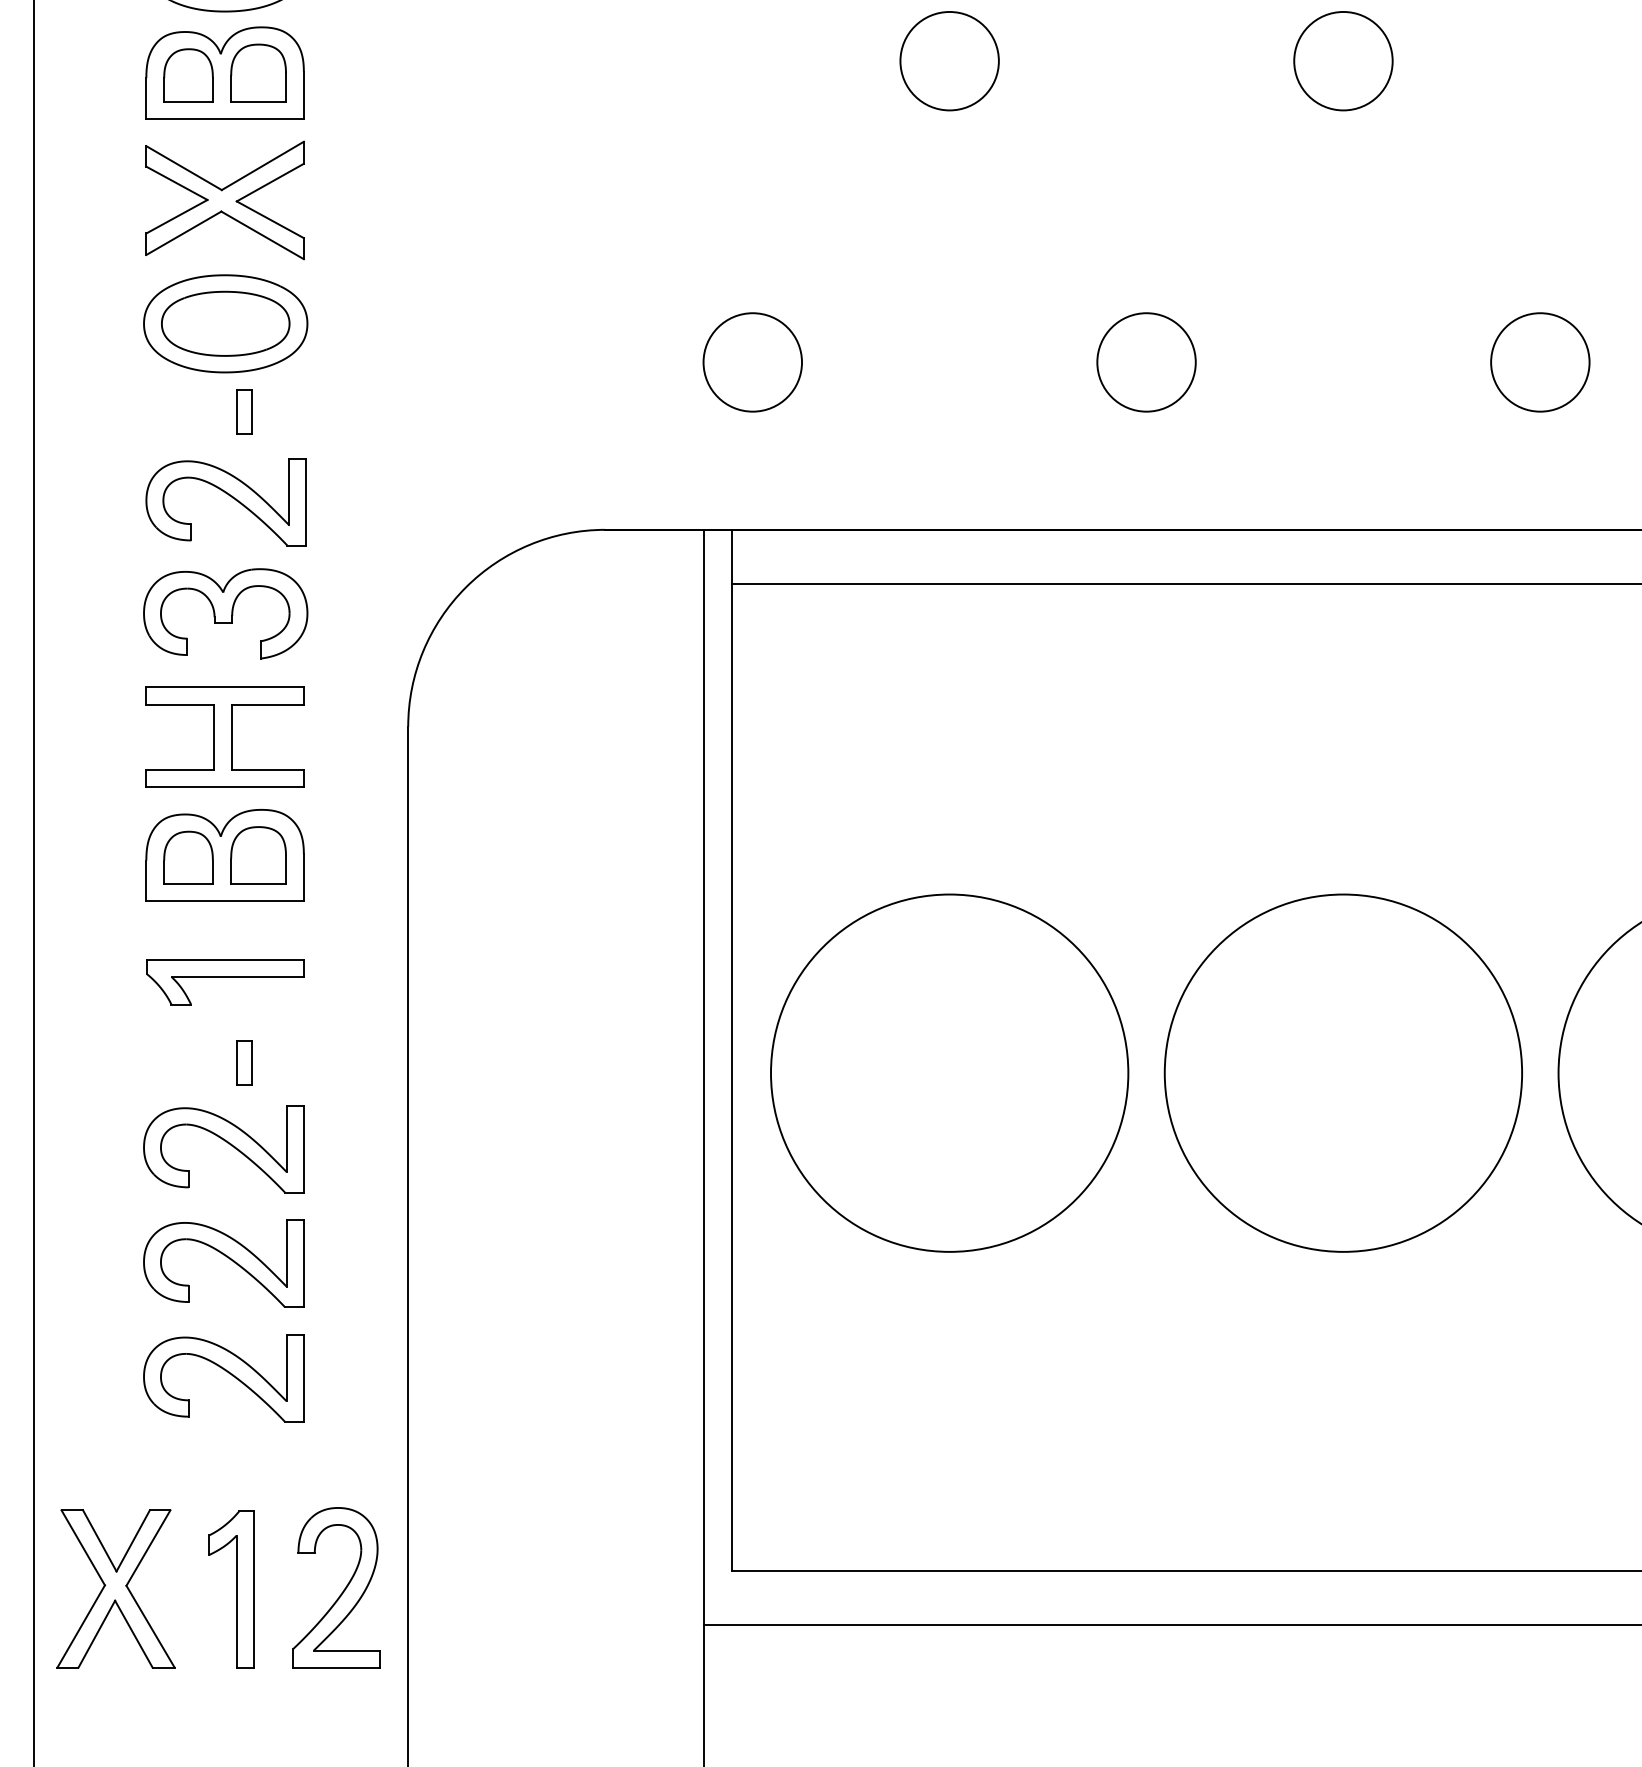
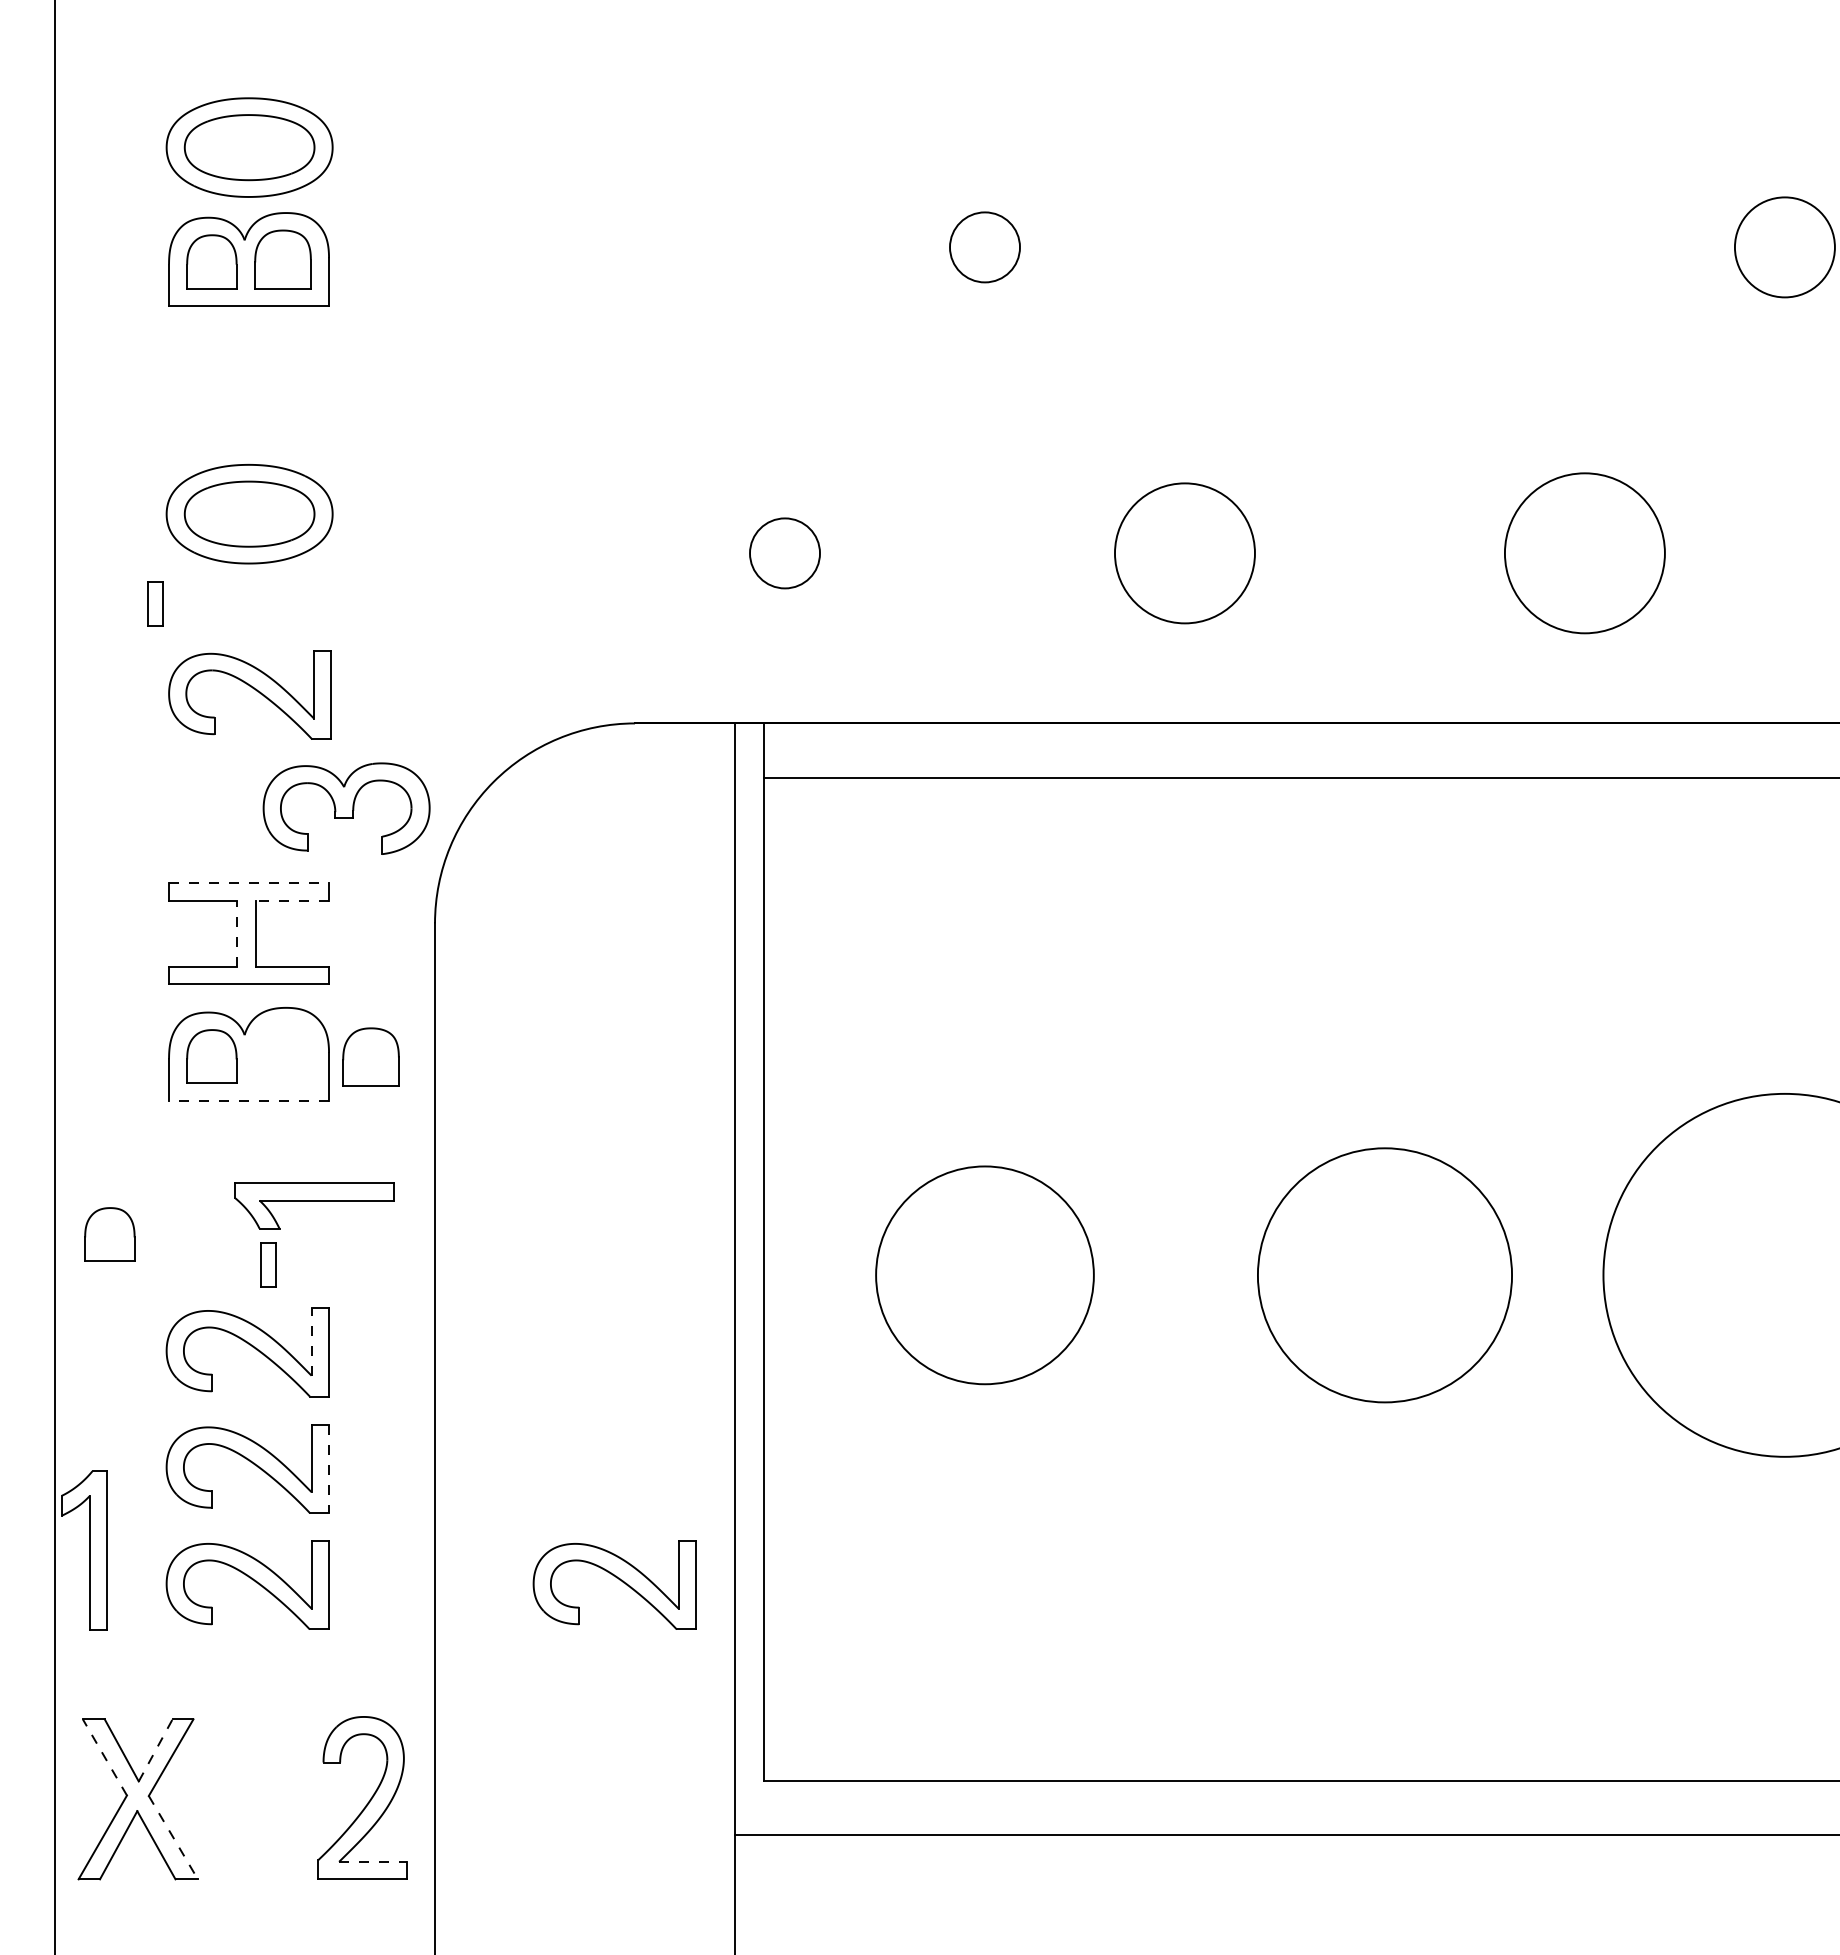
circle: (950, 61) -> (985, 247), size x0.7
circle: (1342, 61) -> (1384, 247), removed
part: (225, 200) -> (249, 388), removed
circle: (752, 362) -> (784, 553), size x0.7
circle: (1146, 362) -> (1184, 553), size x1.4
circle: (1539, 362) -> (1584, 553), size x1.6
part: (244, 411) -> (155, 603), moved
part: (225, 613) -> (346, 808), moved
line: (225, 687) -> (249, 883), solid -> dashed
line: (267, 704) -> (292, 900), solid -> dashed
line: (213, 736) -> (237, 933), solid -> dashed
part: (258, 854) -> (370, 1056), moved
line: (225, 901) -> (249, 1100), solid -> dashed
part: (225, 981) -> (314, 1205), moved
part: (87, 1032) -> (109, 1234), added
circle: (949, 1072) -> (984, 1274), size x0.6
circle: (1342, 1072) -> (1384, 1274), size x0.7
line: (286, 1138) -> (311, 1341), solid -> dashed
line: (304, 1264) -> (329, 1469), solid -> dashed
part: (586, 1371) -> (616, 1578), added
line: (133, 1540) -> (155, 1749), solid -> dashed
line: (82, 1547) -> (104, 1757), solid -> dashed
part: (231, 1589) -> (84, 1550), moved
line: (150, 1627) -> (173, 1838), solid -> dashed
line: (346, 1650) -> (372, 1861), solid -> dashed

